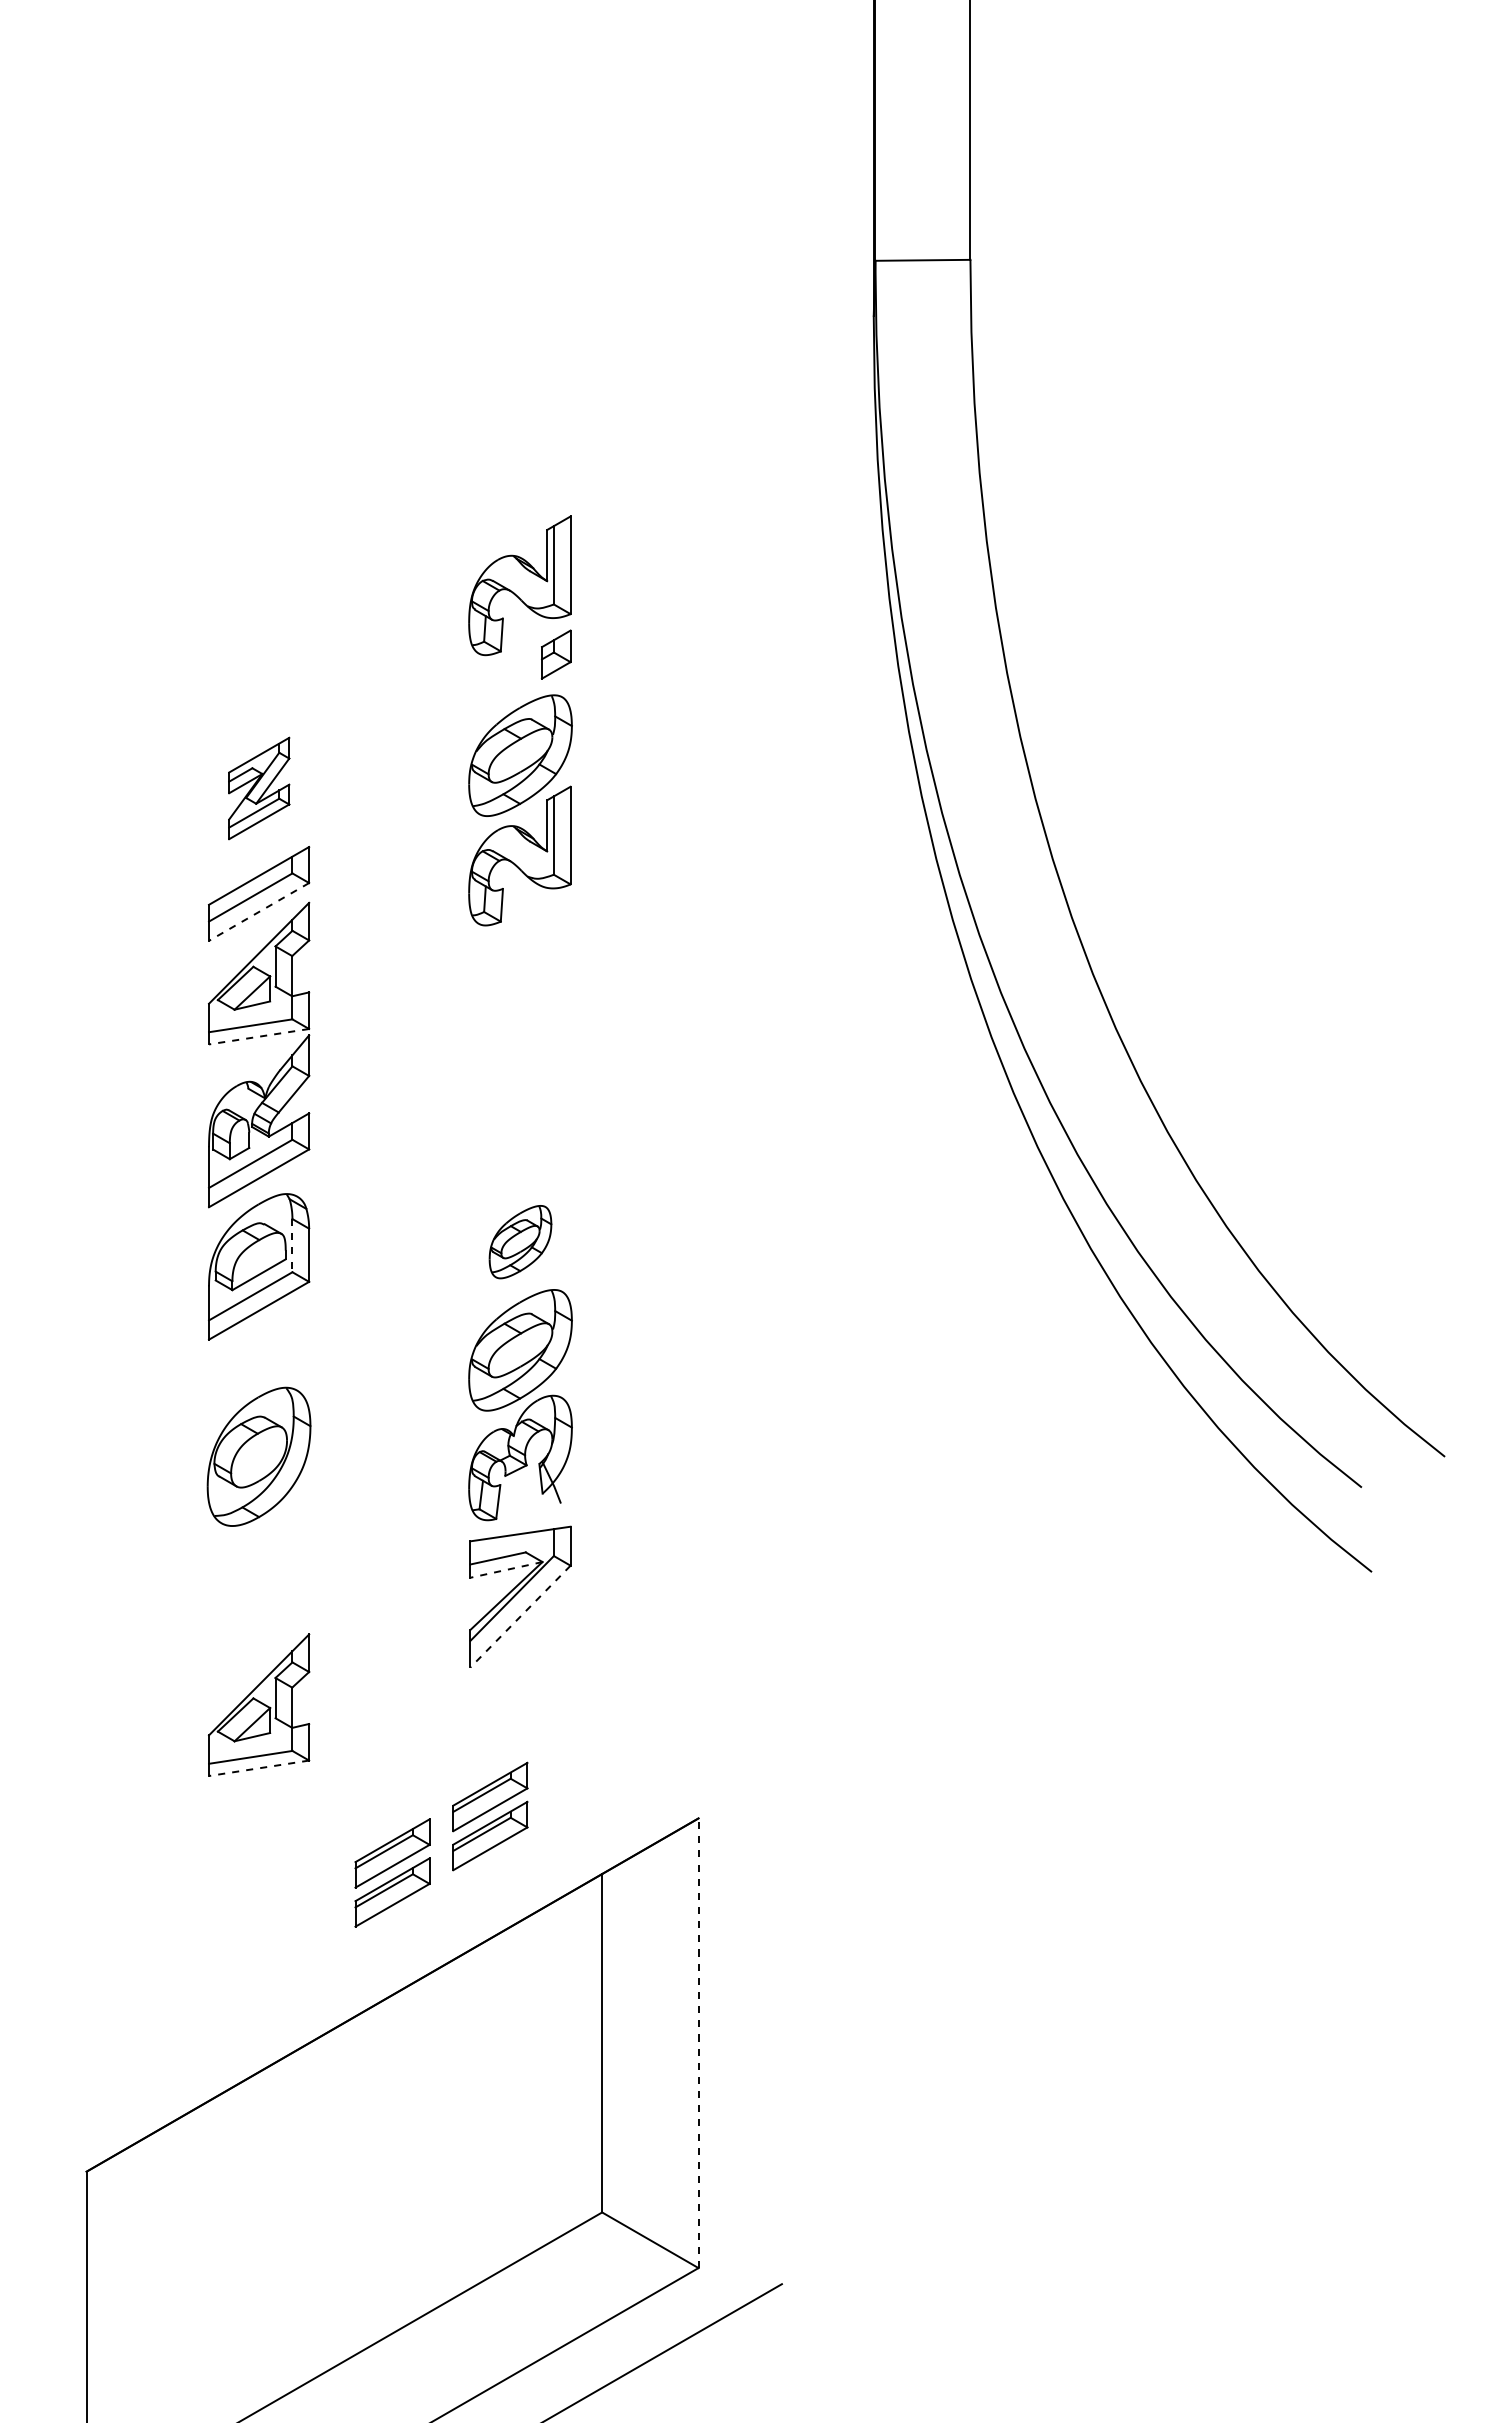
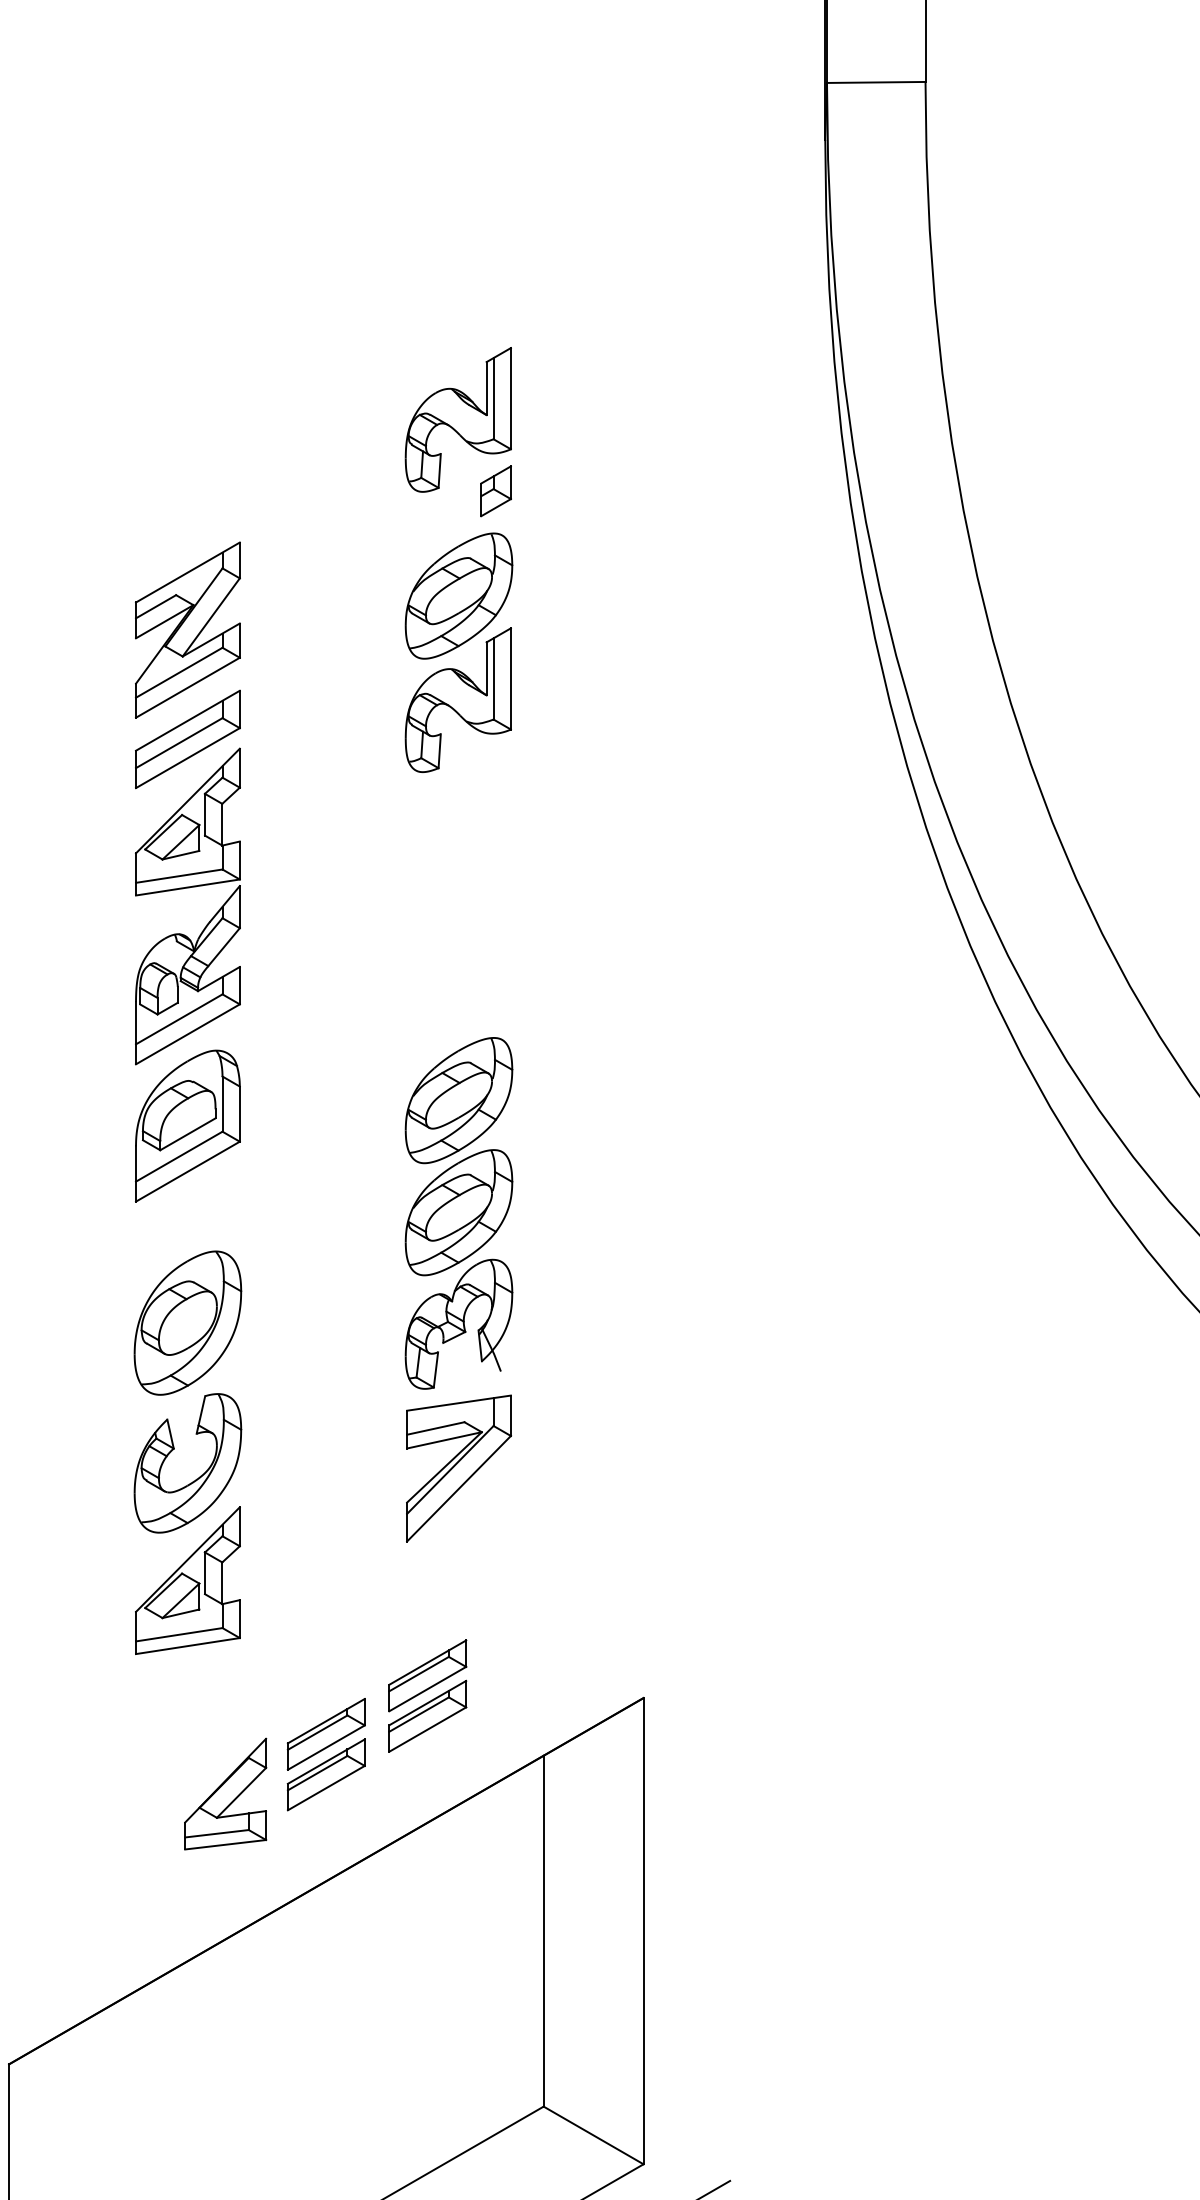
part: (259, 788) -> (188, 630), size x1.67
line: (259, 911) -> (188, 757), dashed -> solid
line: (259, 1036) -> (188, 887), dashed -> solid
part: (520, 1241) -> (458, 1099), size x1.67
line: (292, 1245) -> (222, 1103), dashed -> solid
line: (506, 1569) -> (444, 1439), dashed -> solid
part: (267, 1606) -> (196, 1478), added
line: (520, 1616) -> (458, 1488), dashed -> solid
line: (259, 1768) -> (188, 1646), dashed -> solid
part: (295, 1910) -> (225, 1793), added
line: (698, 2043) -> (643, 1931), dashed -> solid

